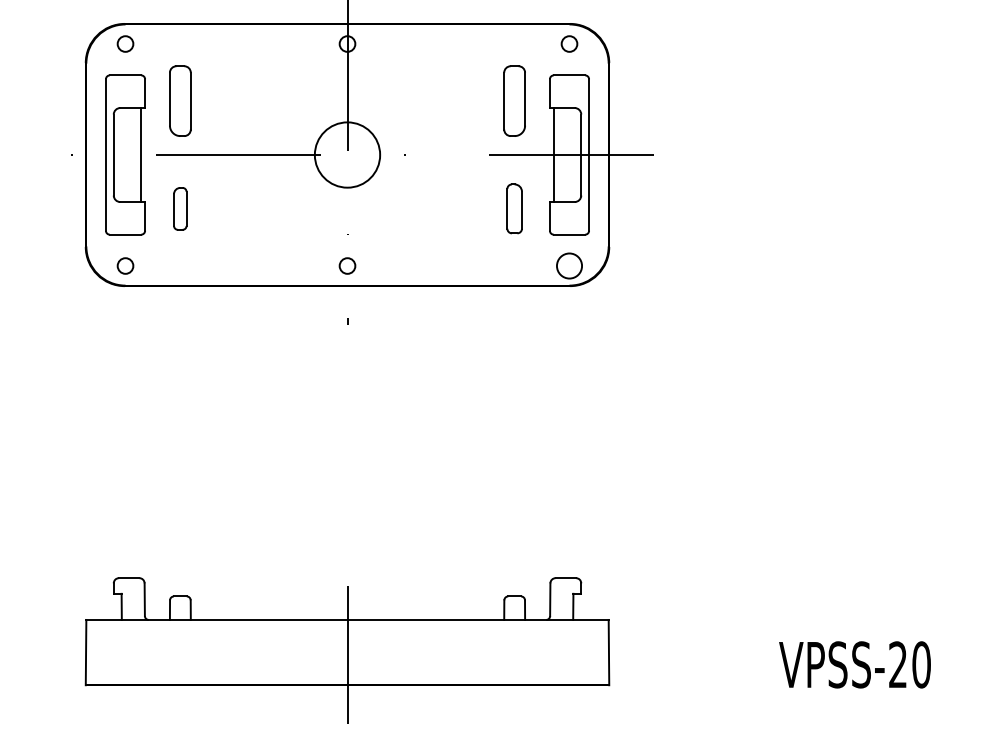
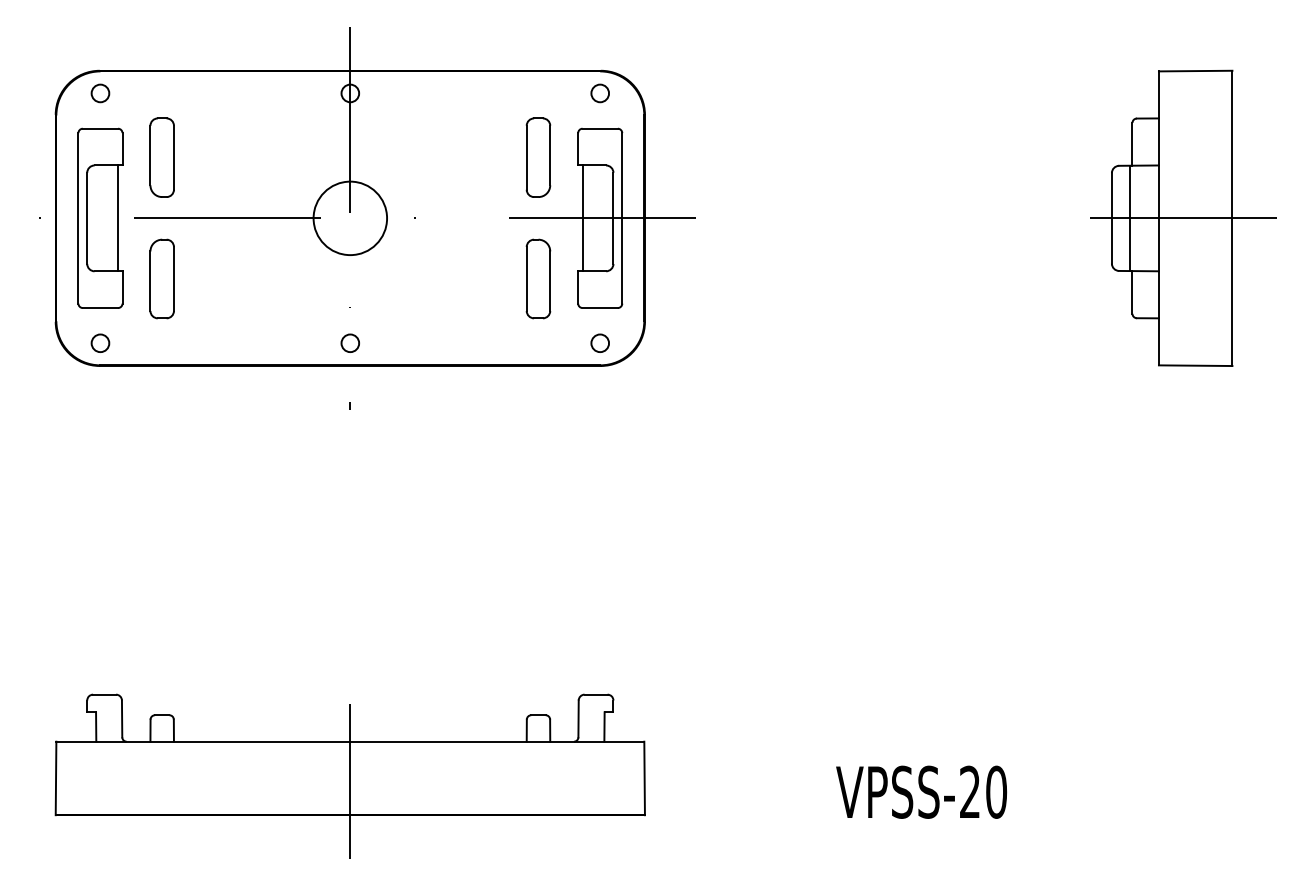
part: (179, 208) -> (161, 278), size x1.67
part: (514, 208) -> (538, 278), size x1.43
circle: (569, 266) -> (600, 343), size x0.62

